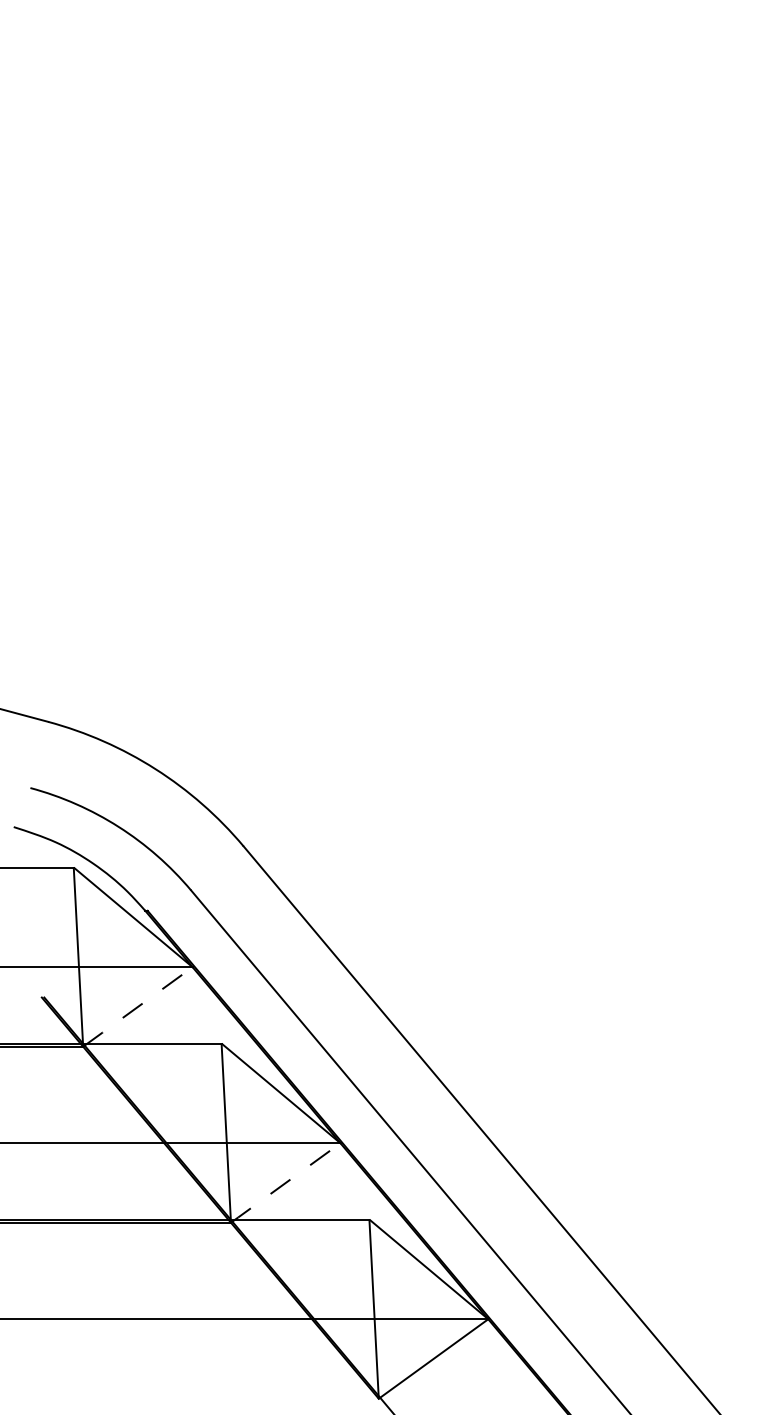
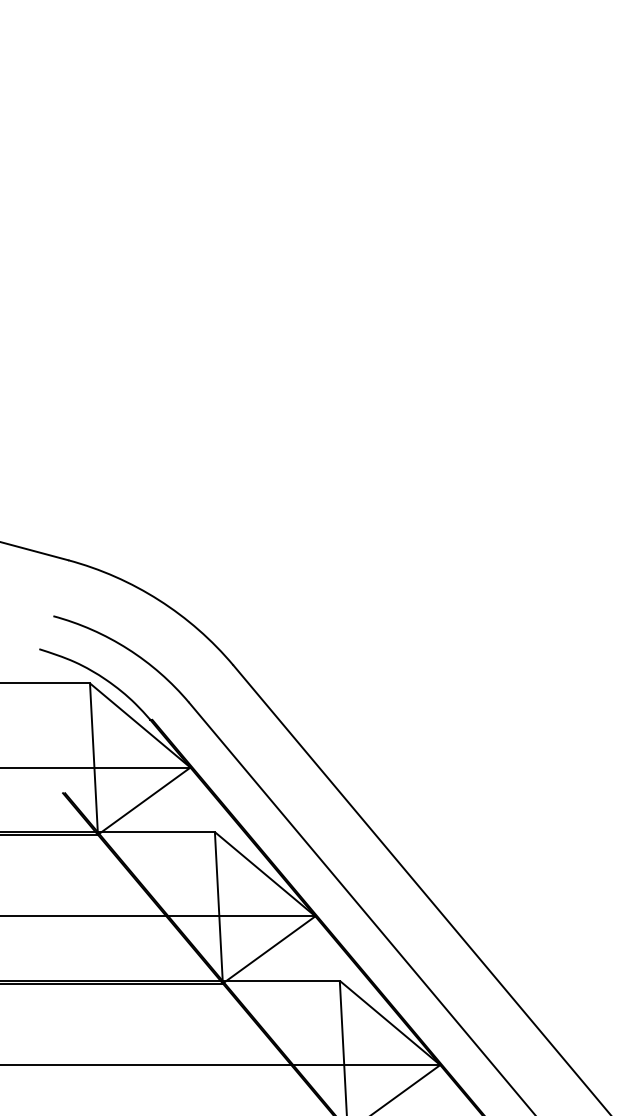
line: (137, 1006) -> (143, 800), dashed -> solid
line: (285, 1183) -> (268, 950), dashed -> solid

